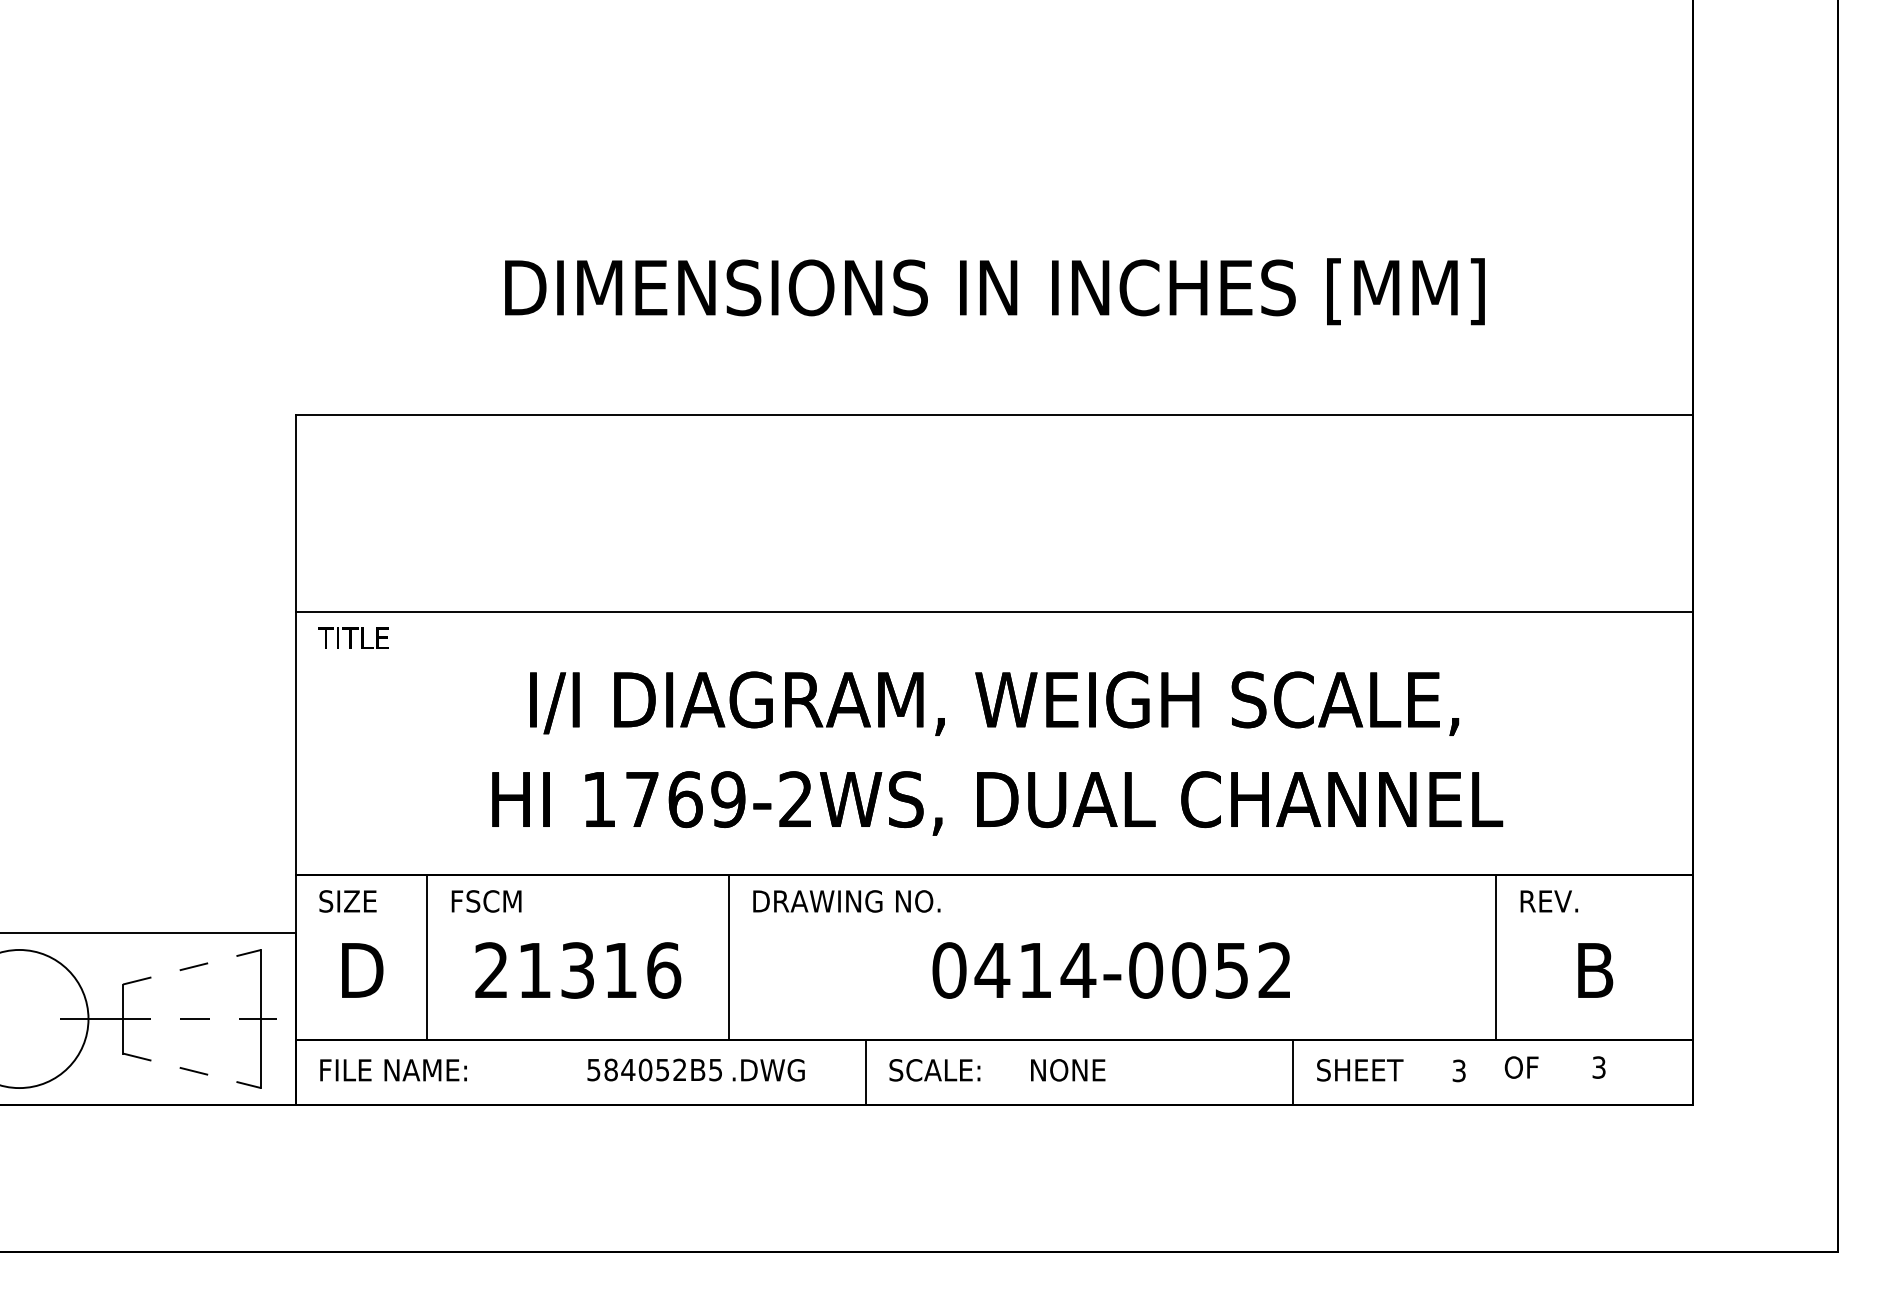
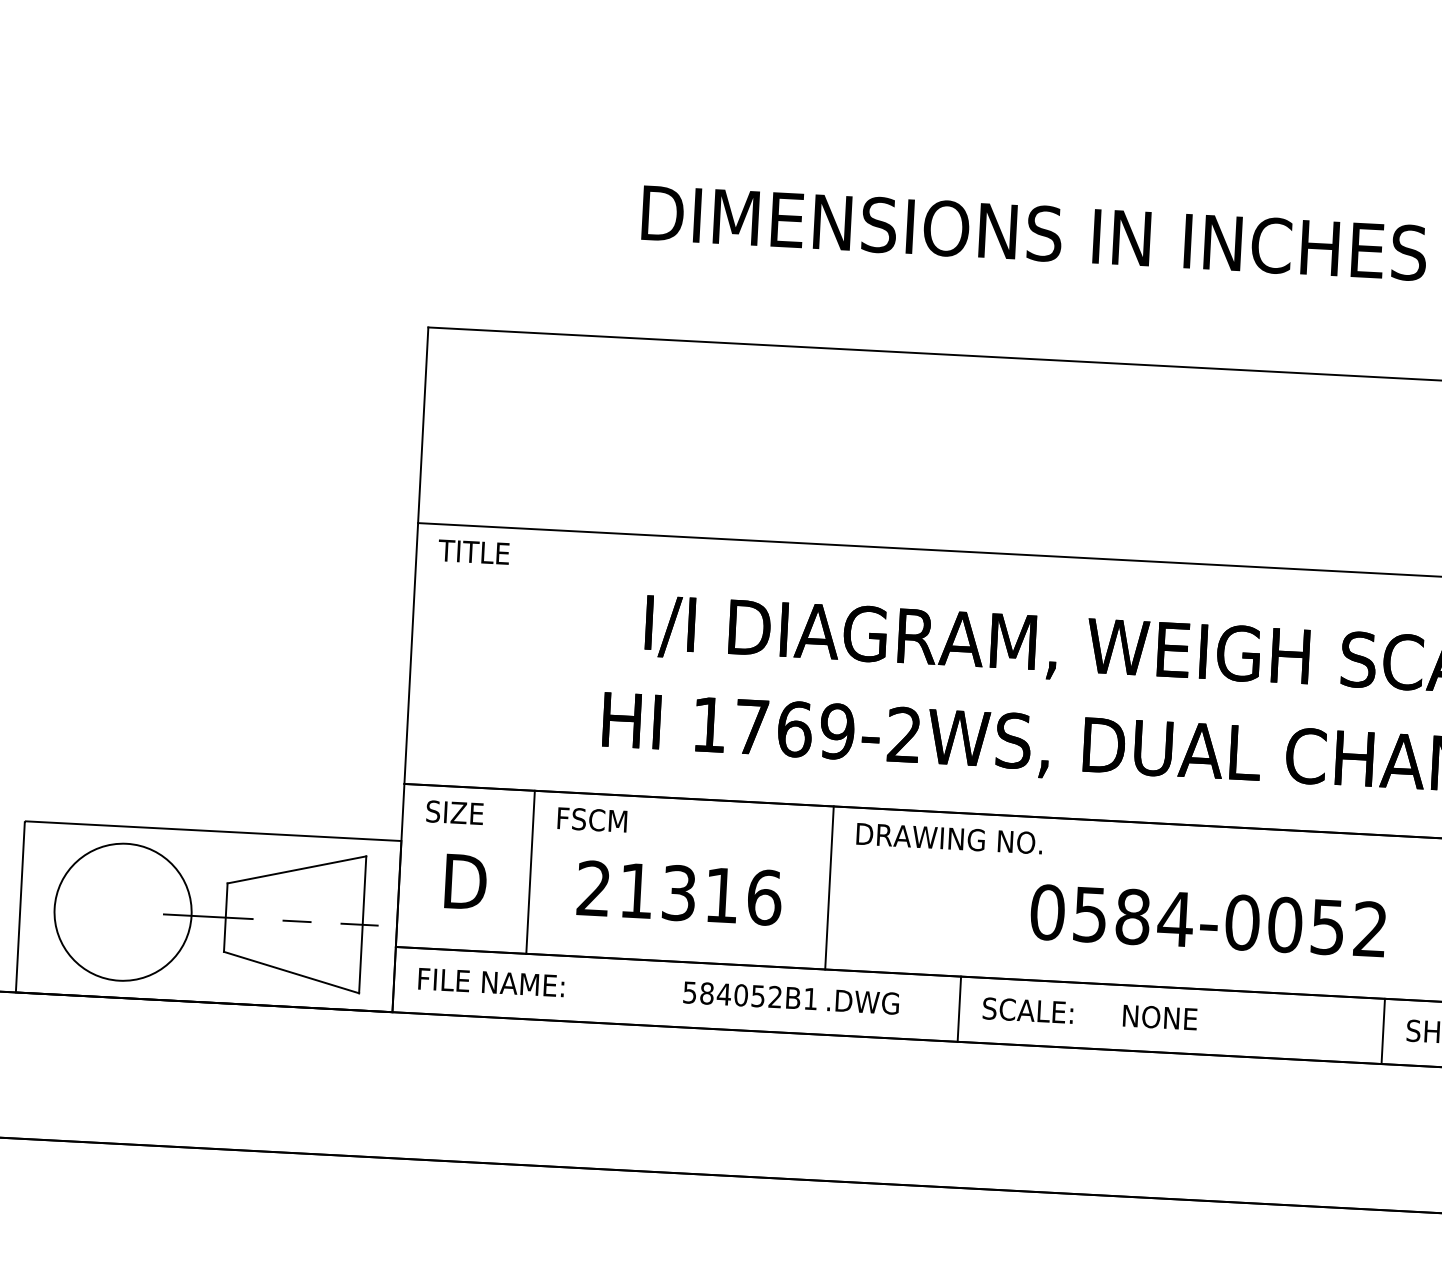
line: (192, 967) -> (297, 870), dashed -> solid
text: (1013, 970) -> (1111, 915), 0414-0052 -> 0584-0052
line: (192, 1070) -> (291, 972), dashed -> solid
text: (715, 1070) -> (810, 999), 584052B5 -> 584052B1

